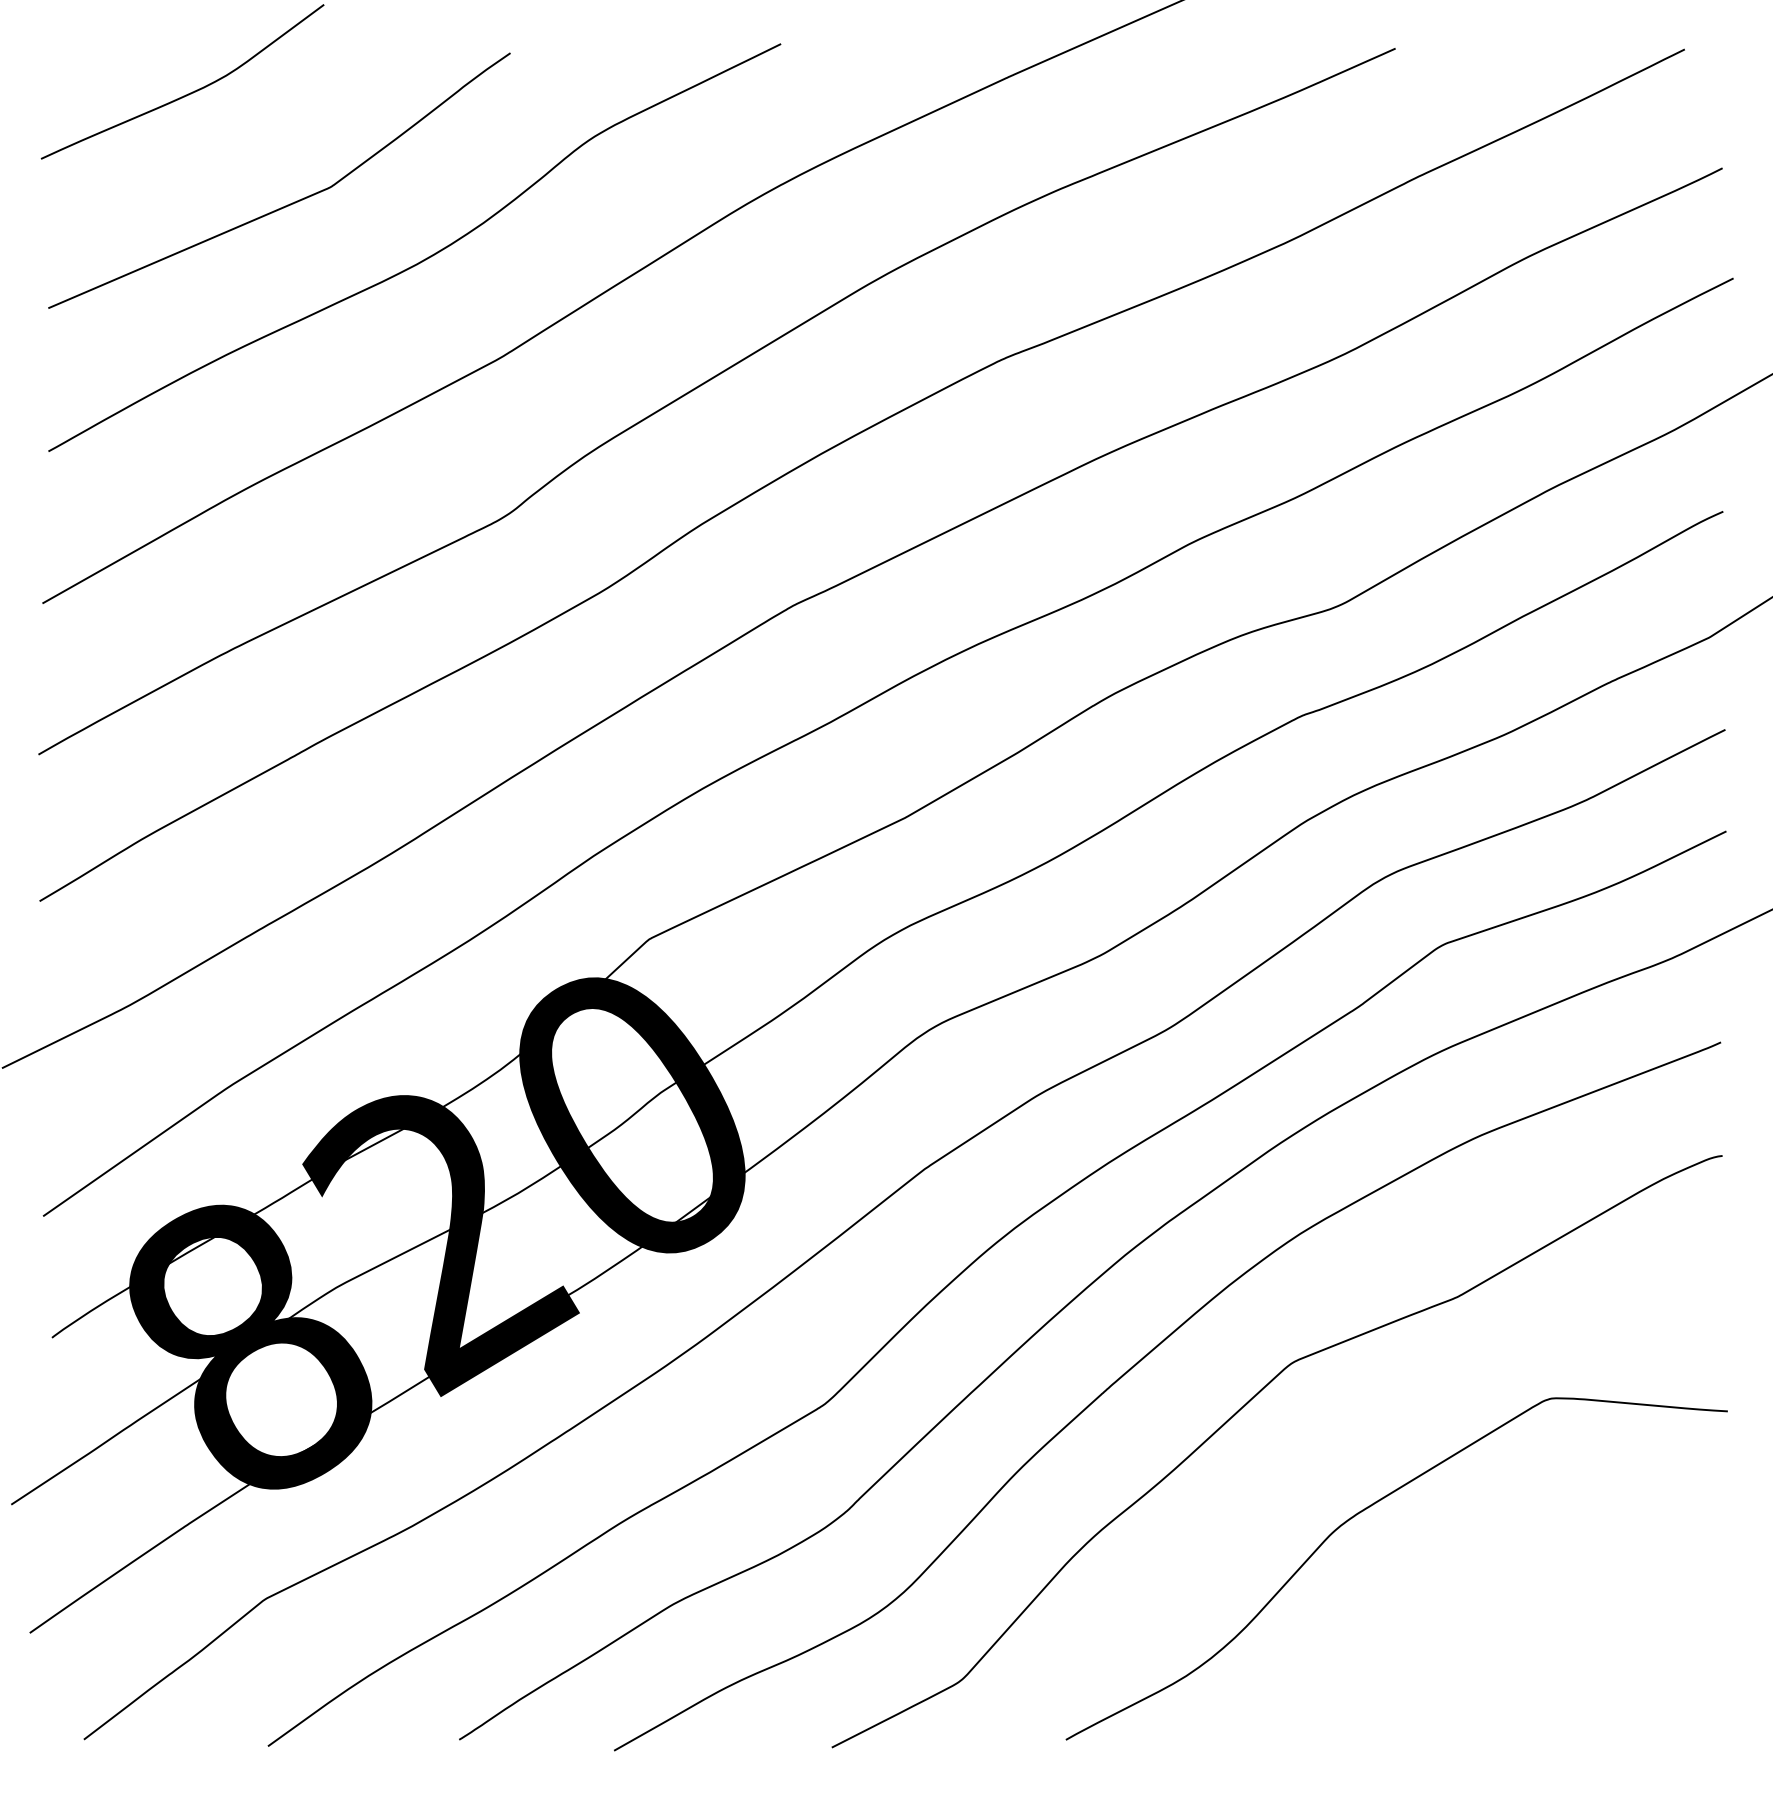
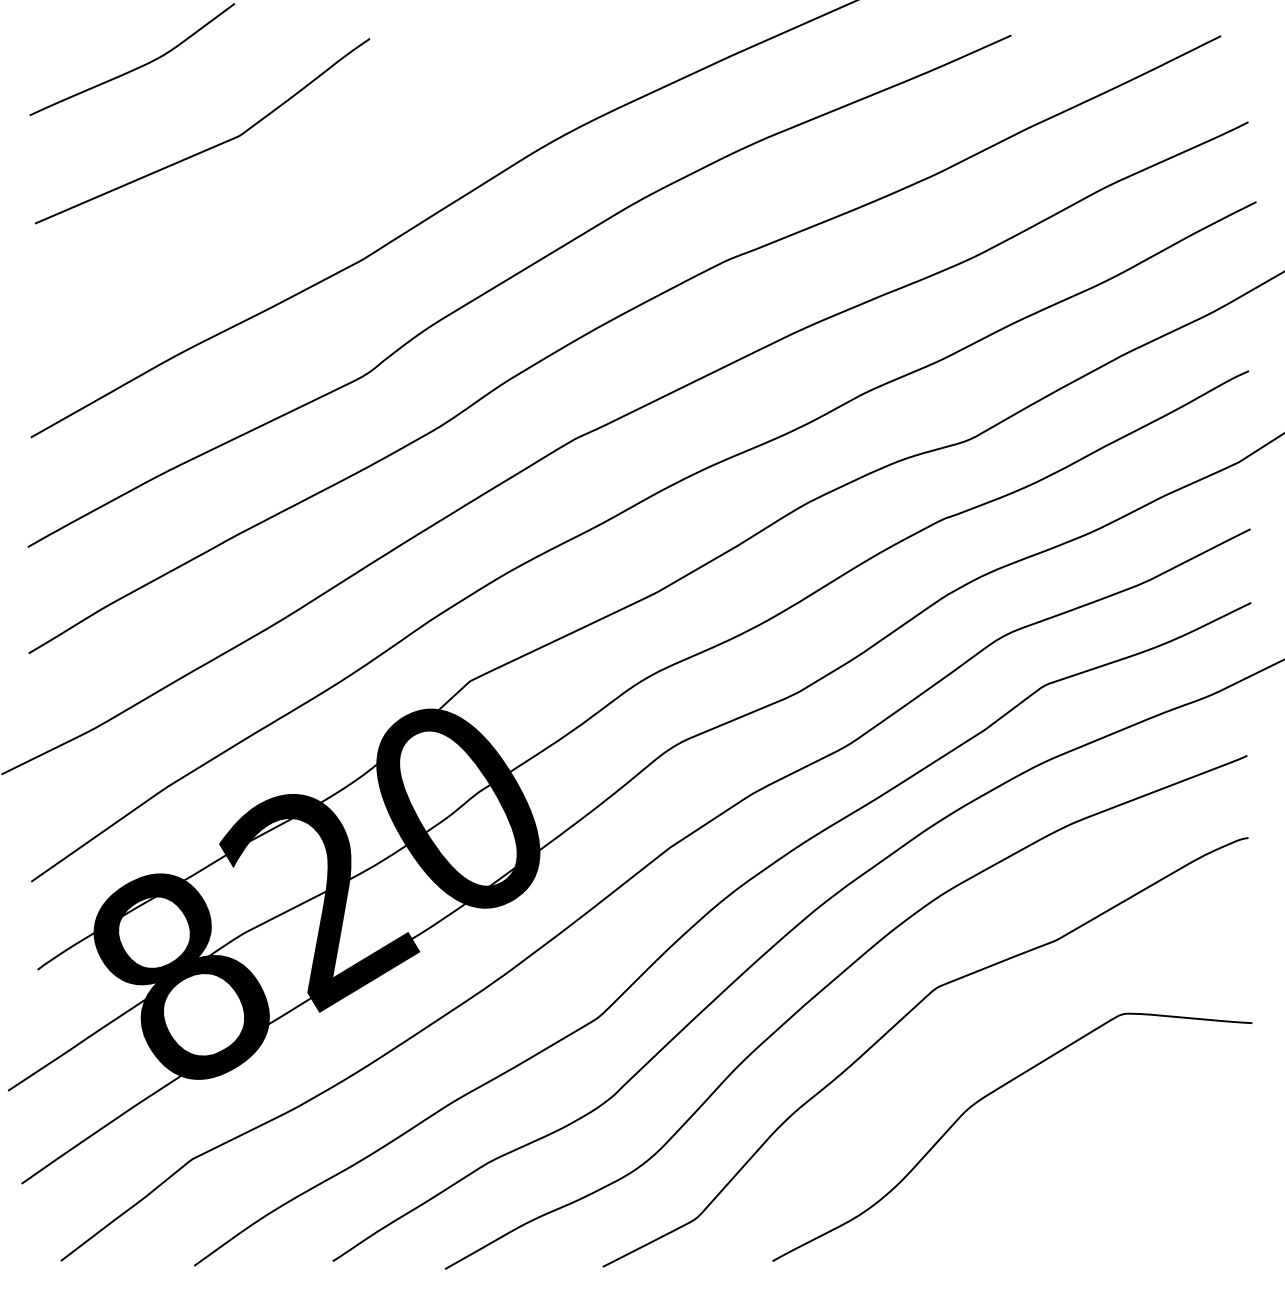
curve: (421, 260) -> (305, 189), removed

